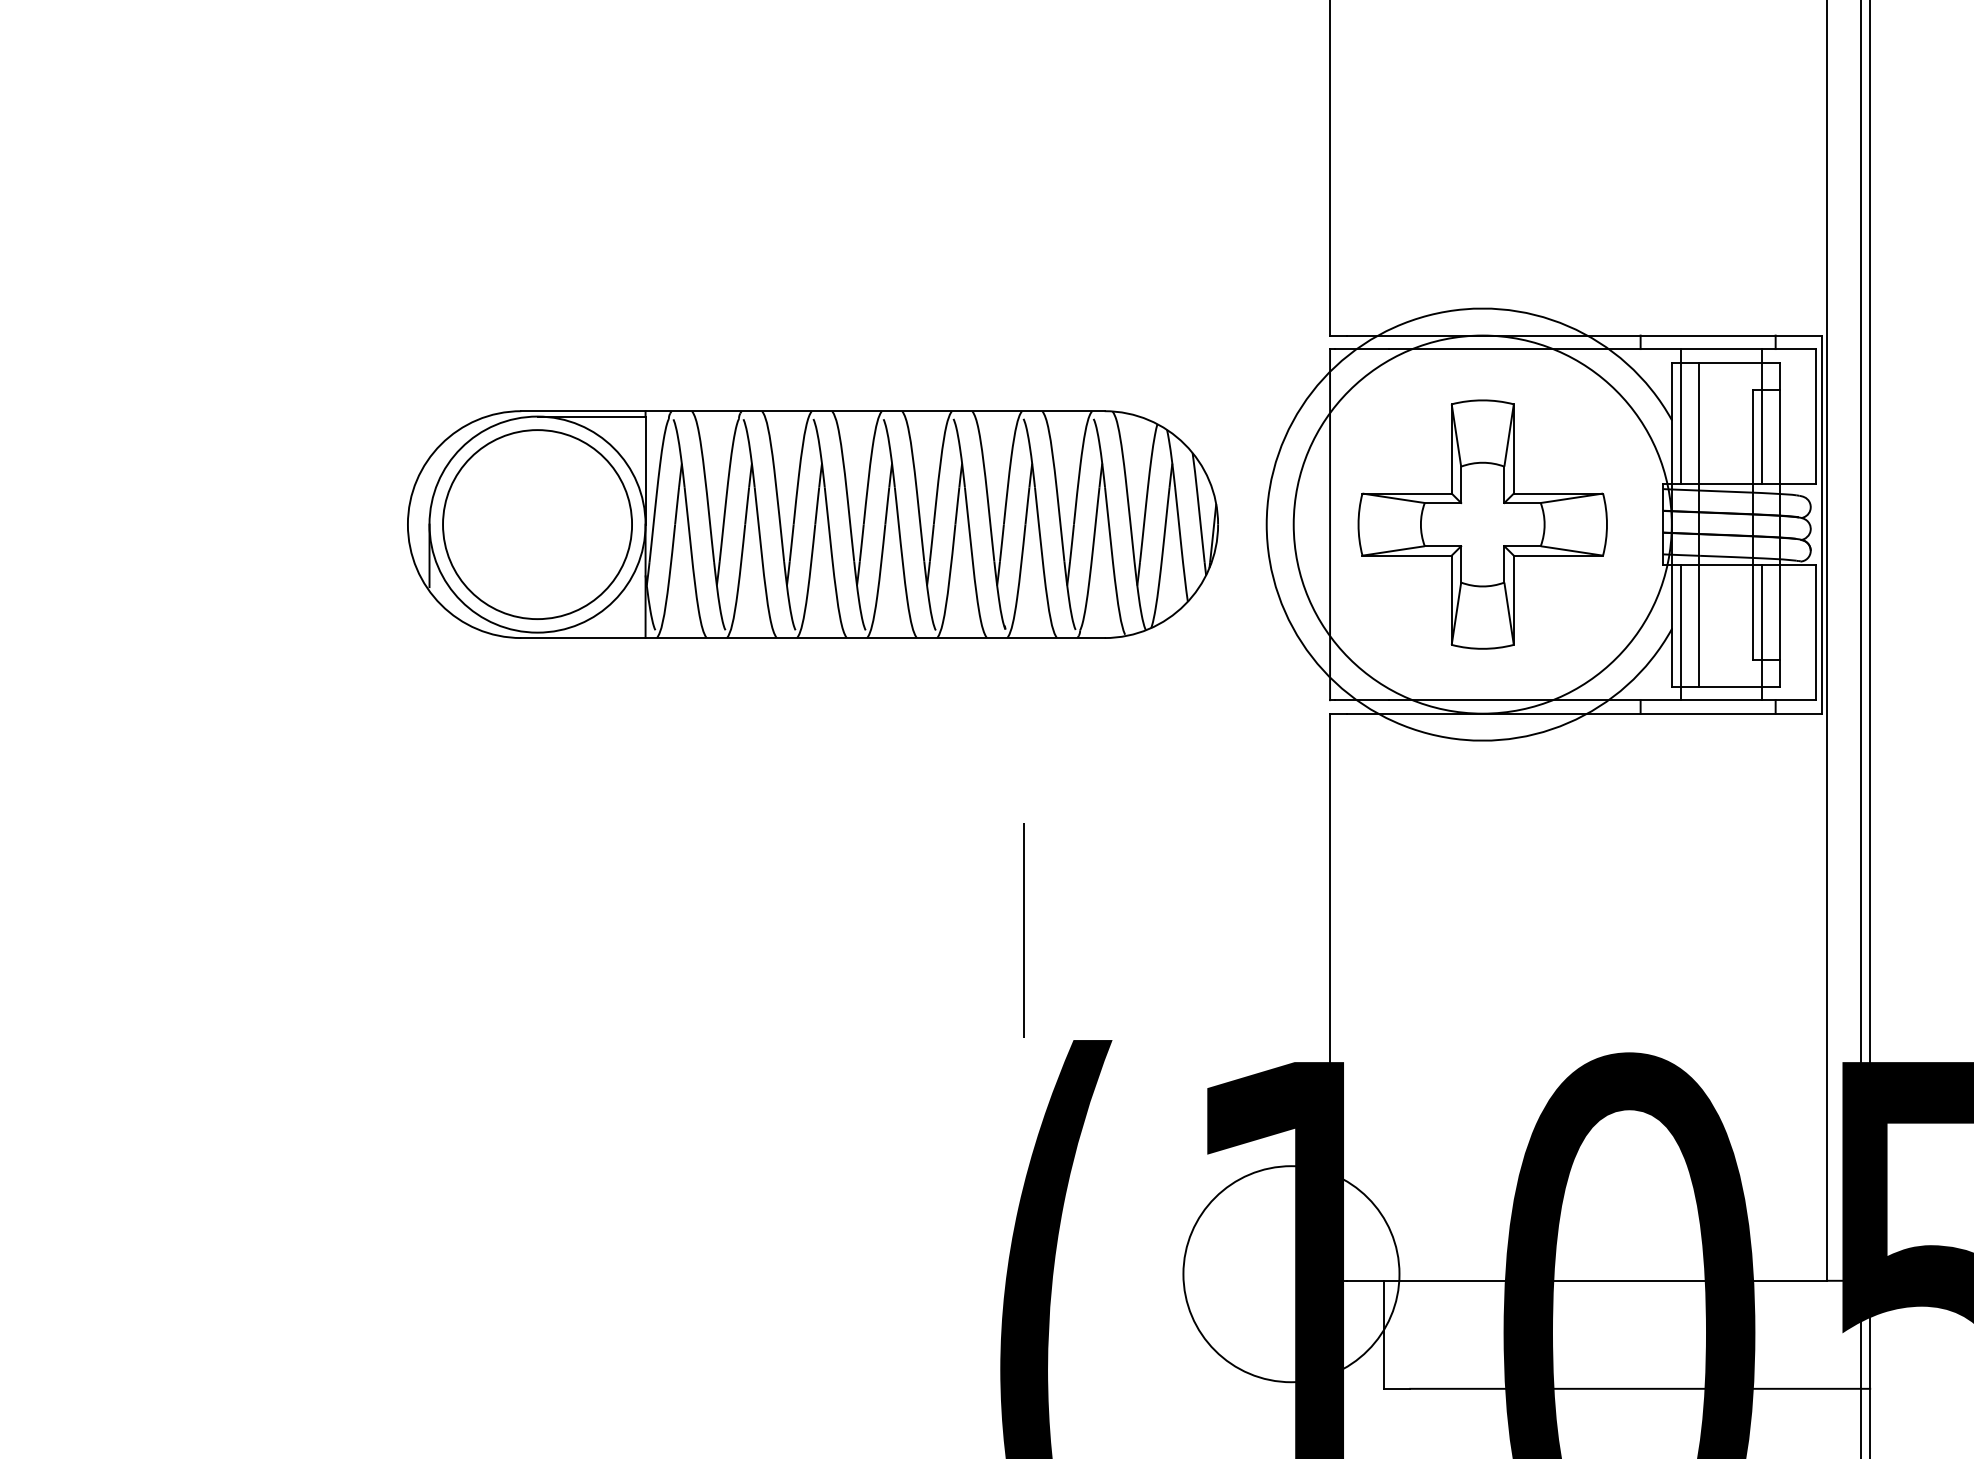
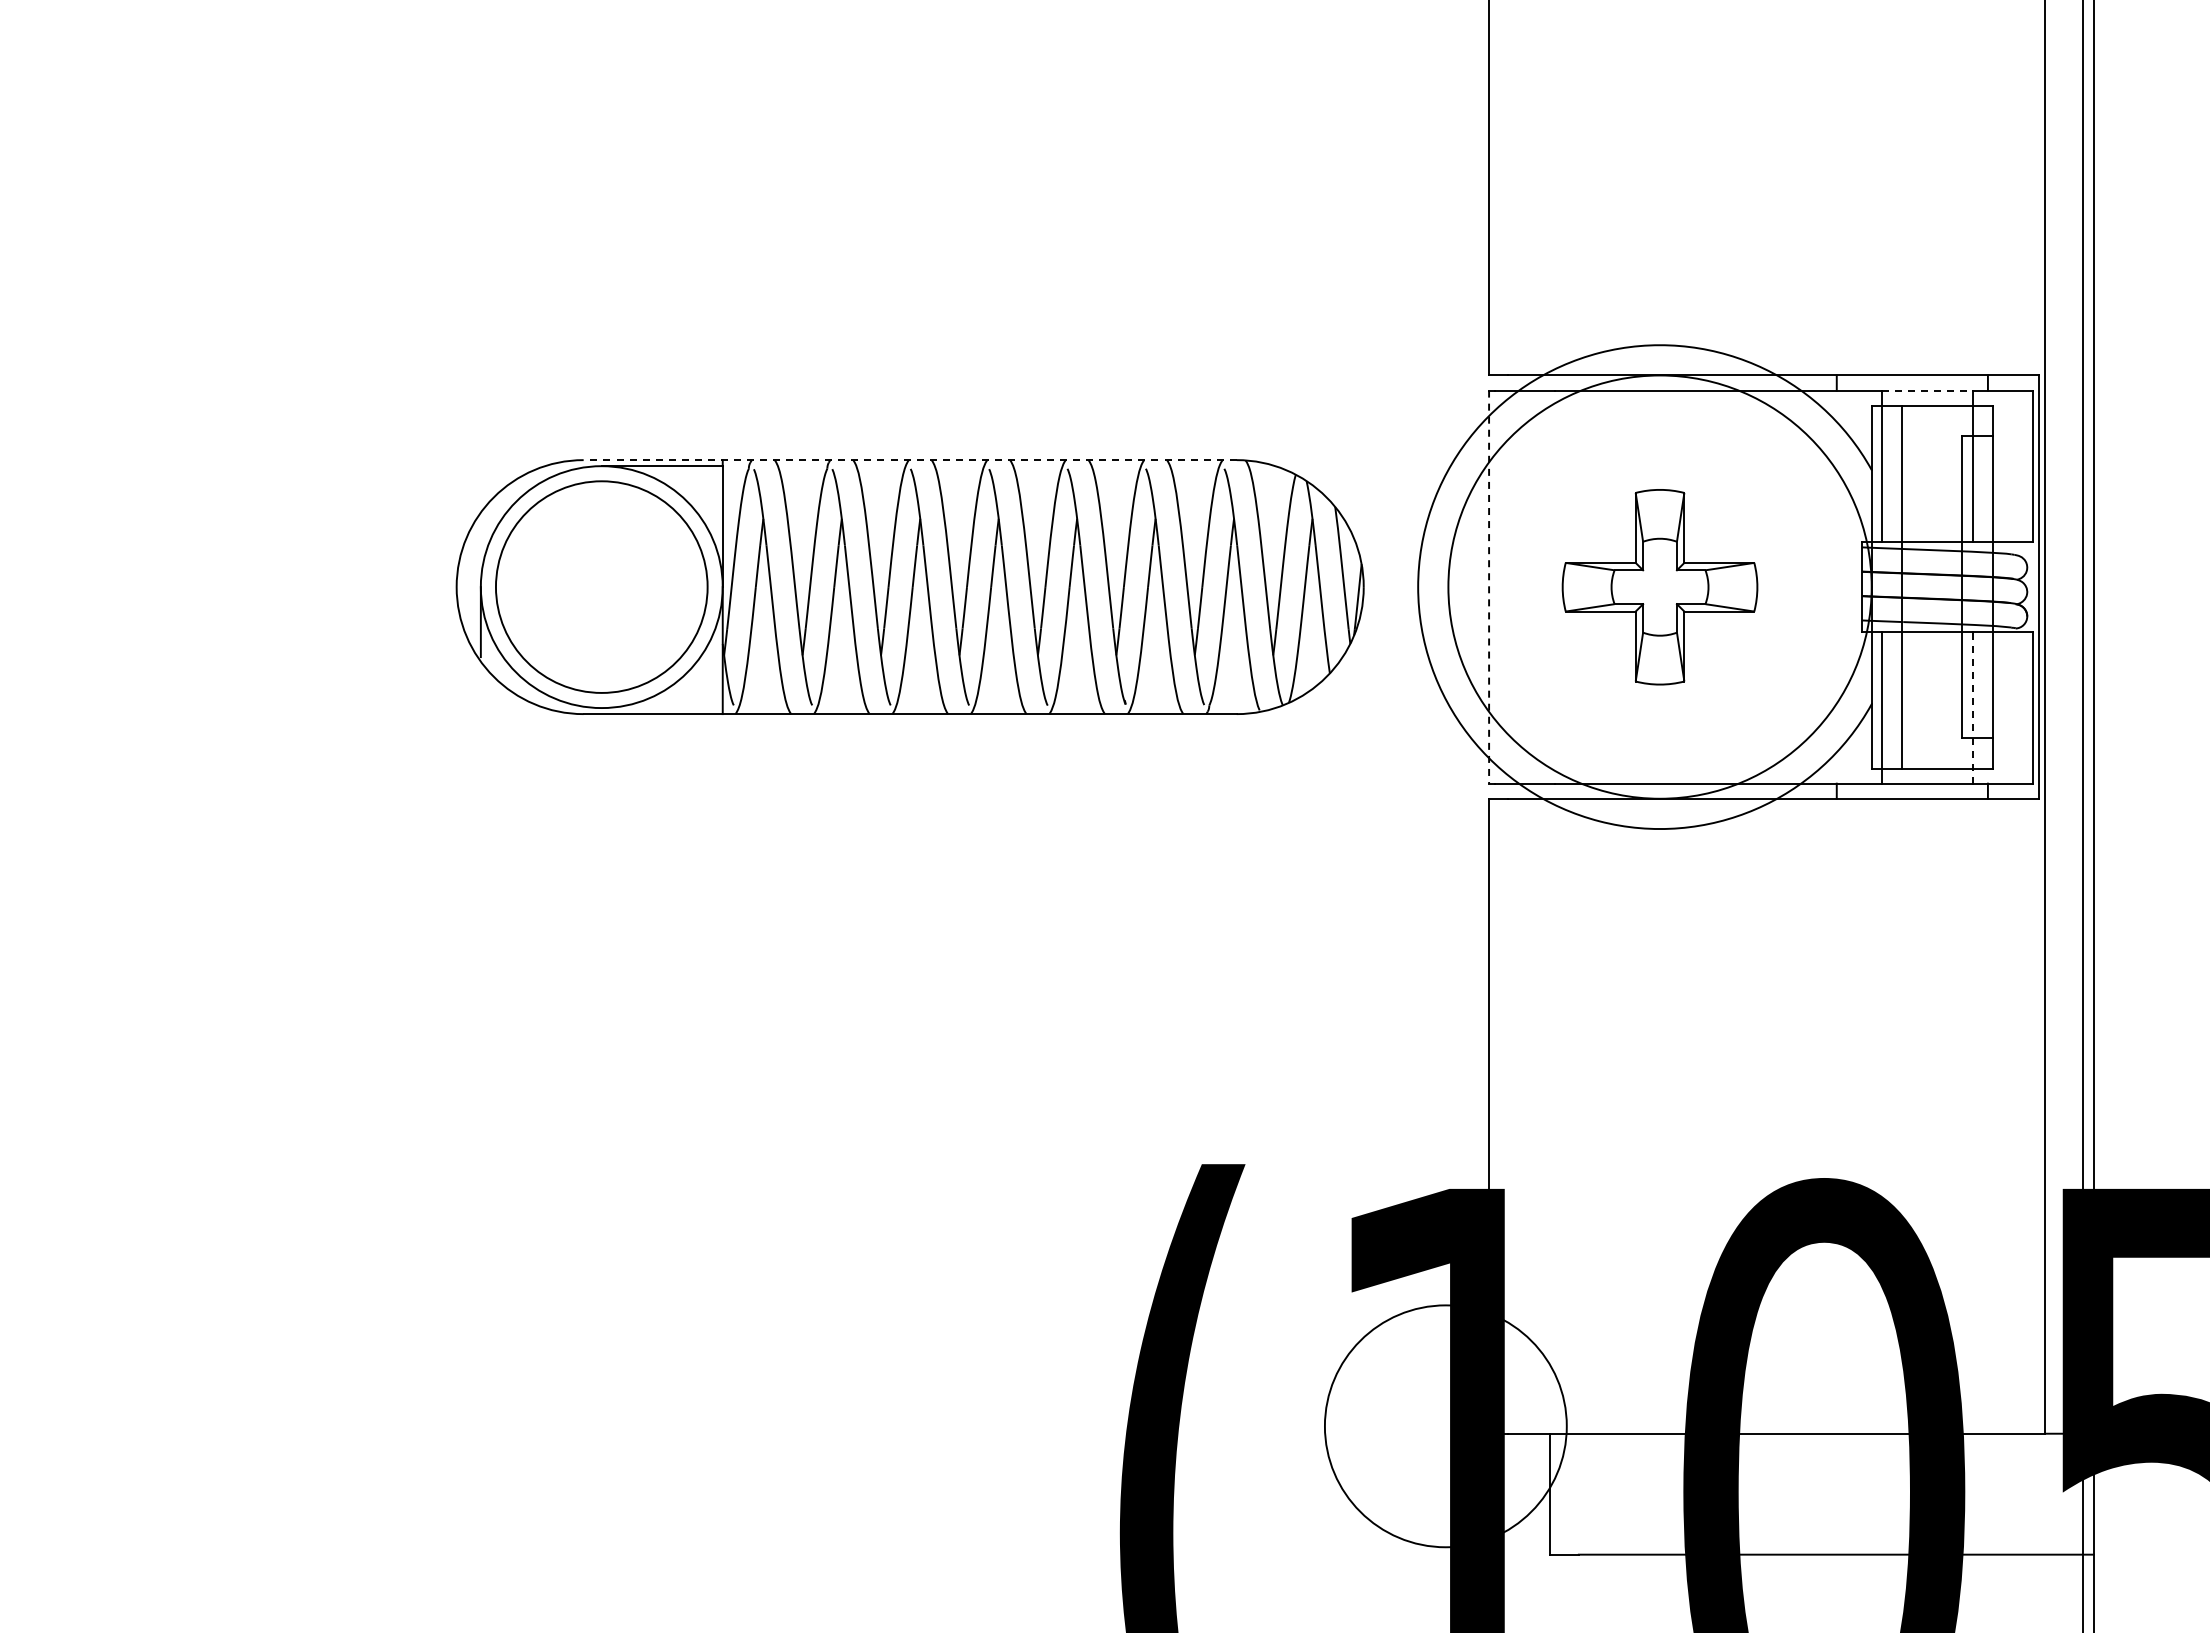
line: (1721, 348) -> (1927, 390), solid -> dashed
line: (813, 411) -> (910, 460), solid -> dashed
line: (1330, 524) -> (1489, 587), solid -> dashed
part: (1482, 524) -> (1659, 587), size x0.7
line: (1761, 633) -> (1972, 708), solid -> dashed
line: (1024, 930) -> (1146, 1041), removed

